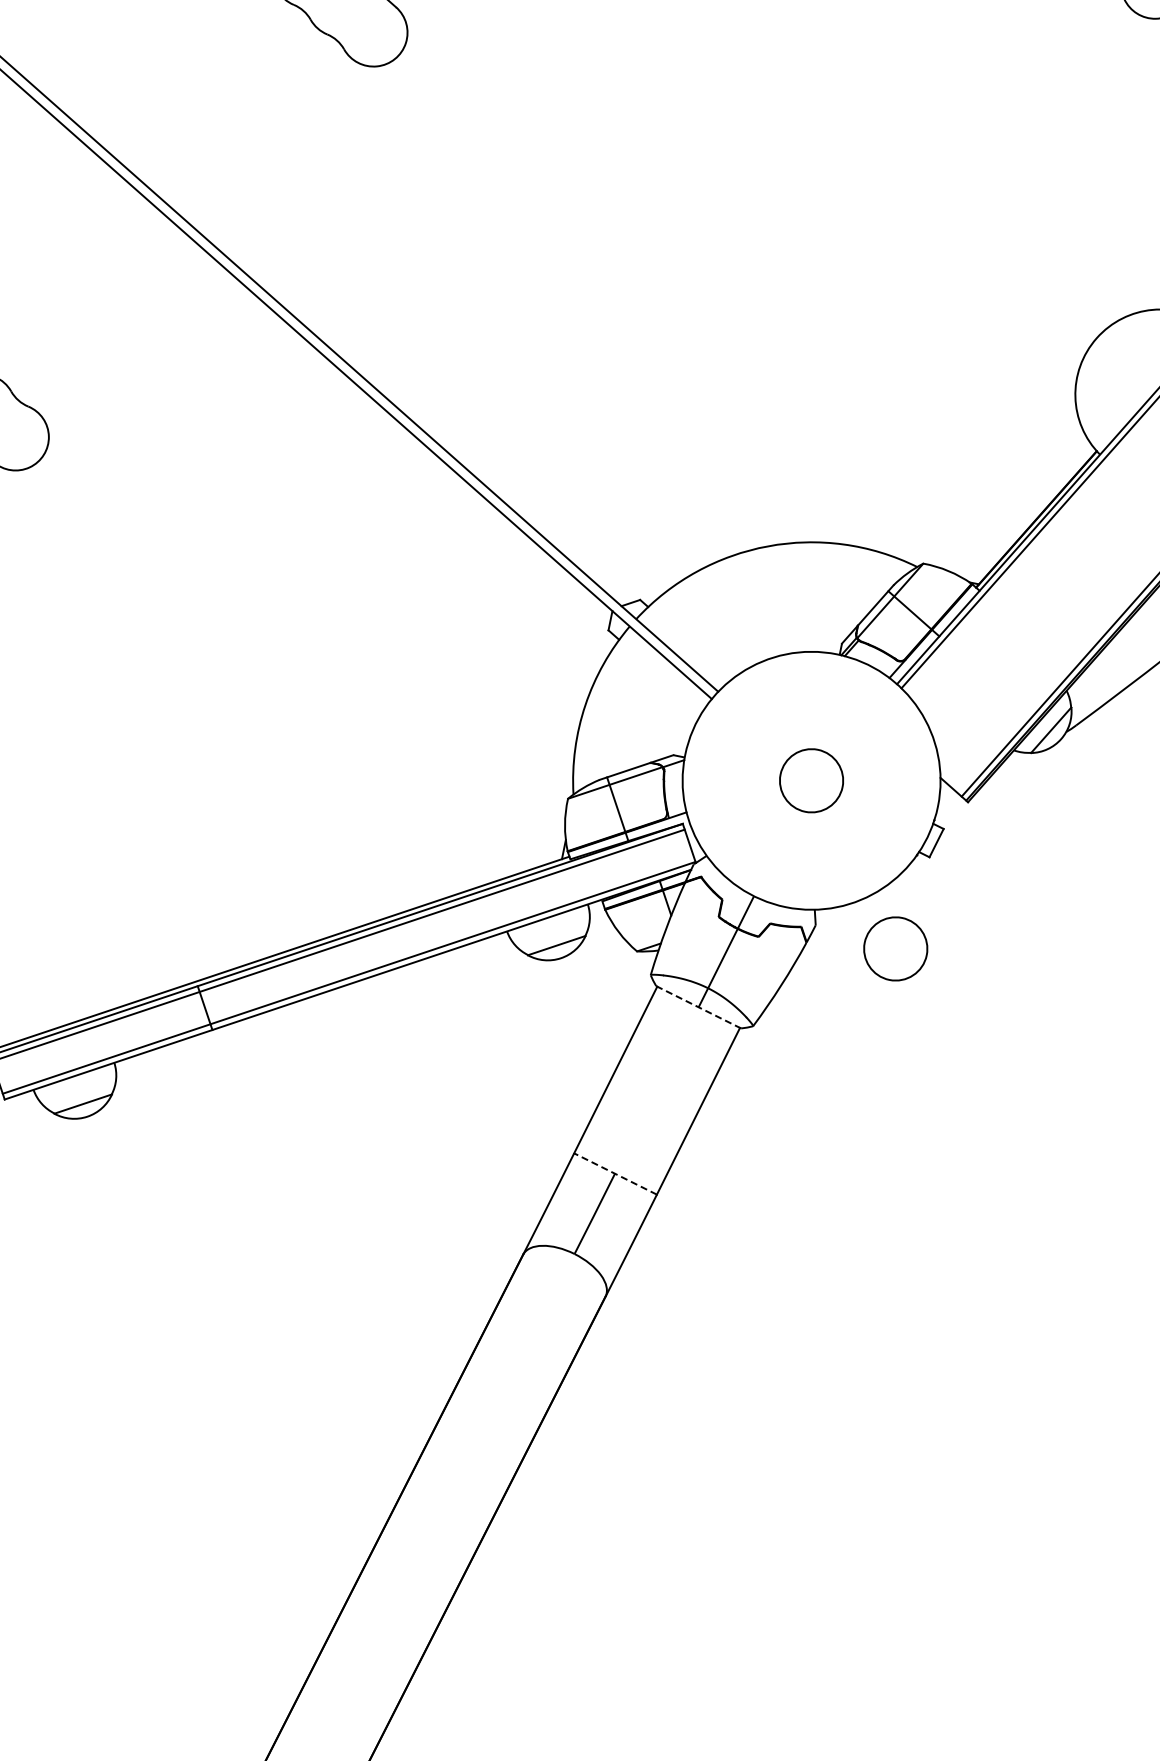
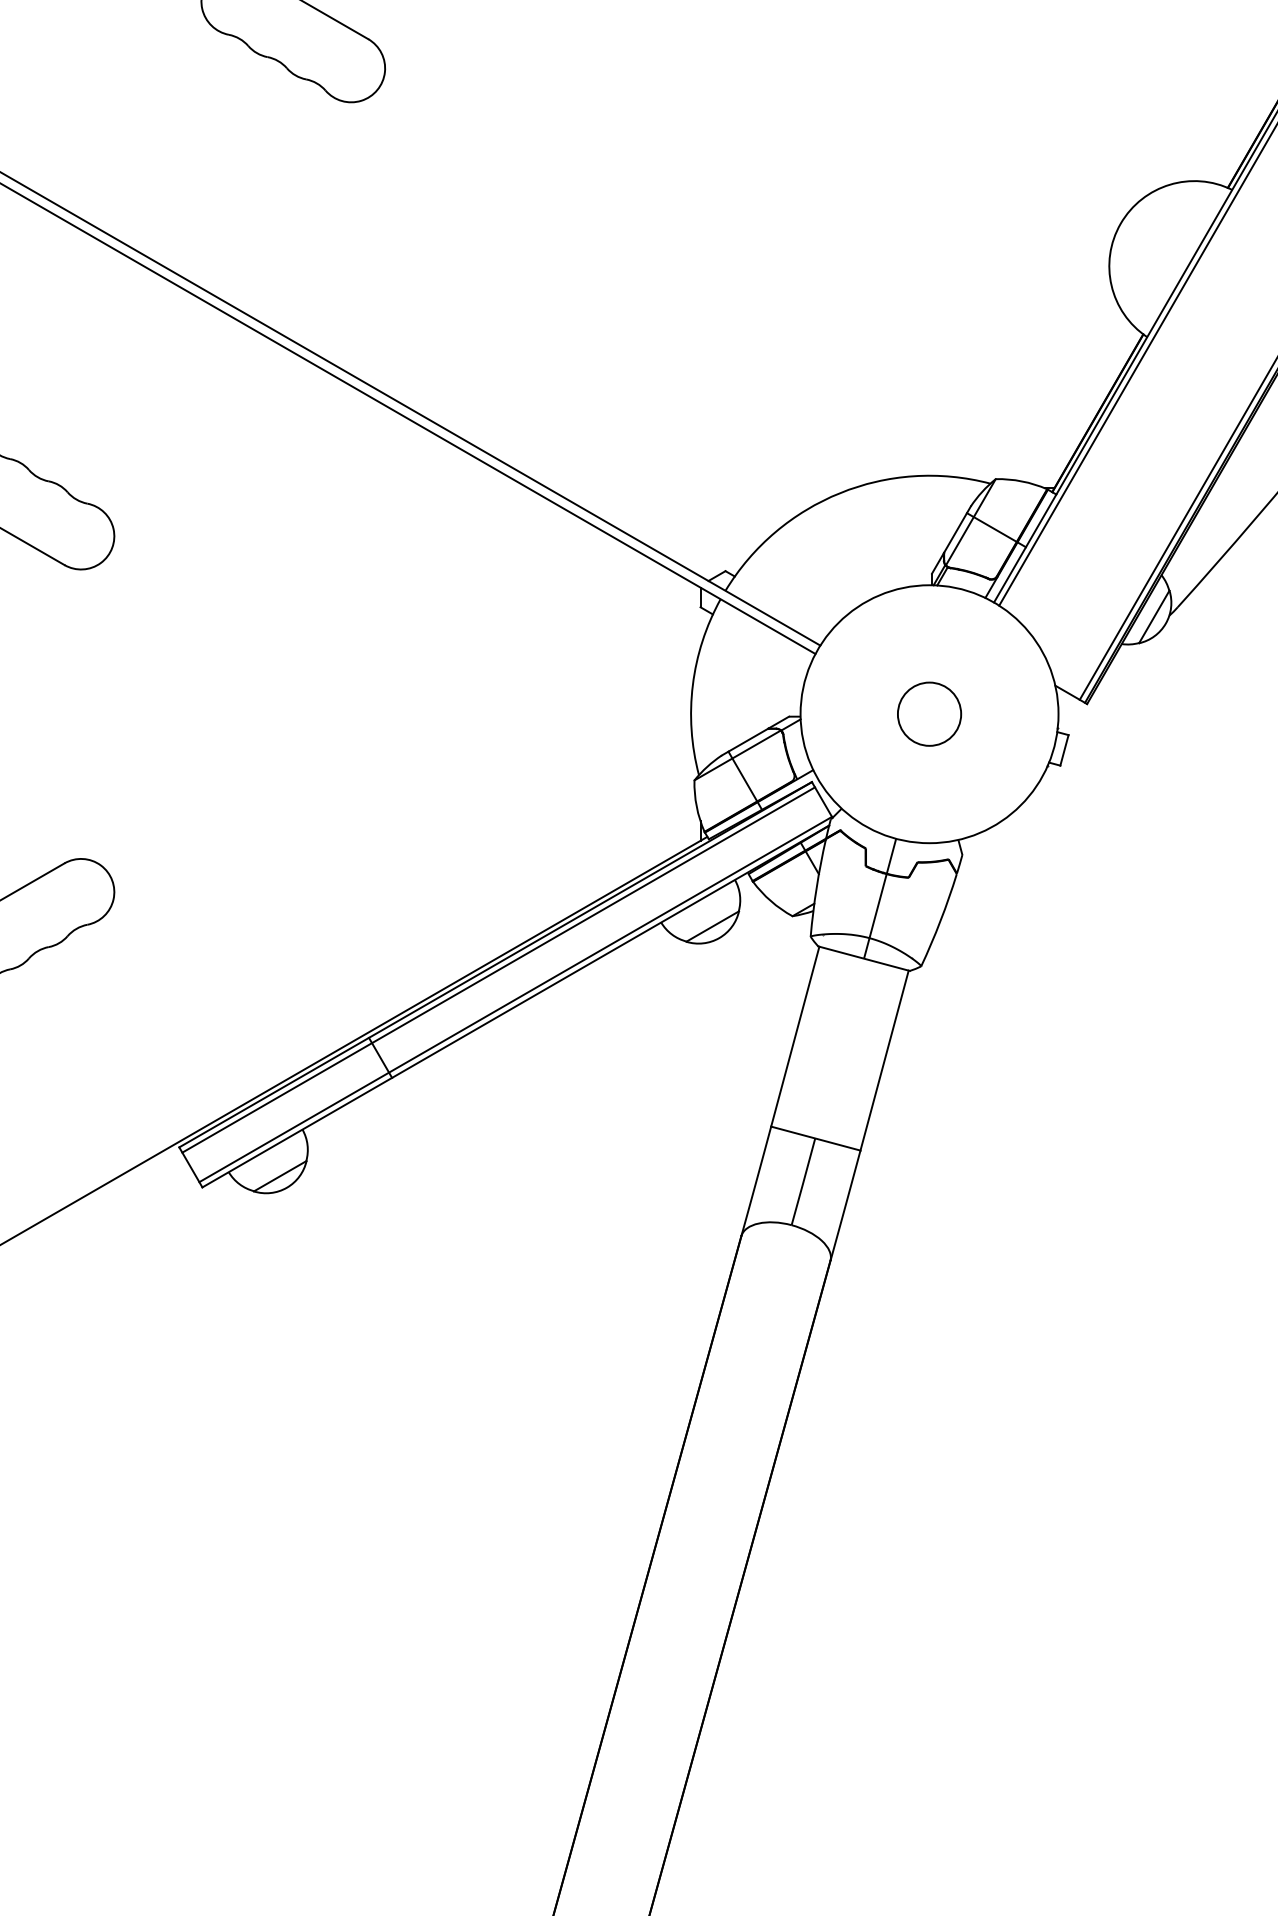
circle: (895, 948) -> (1045, 861), removed
line: (699, 1007) -> (864, 958), dashed -> solid
line: (615, 1173) -> (815, 1138), dashed -> solid

